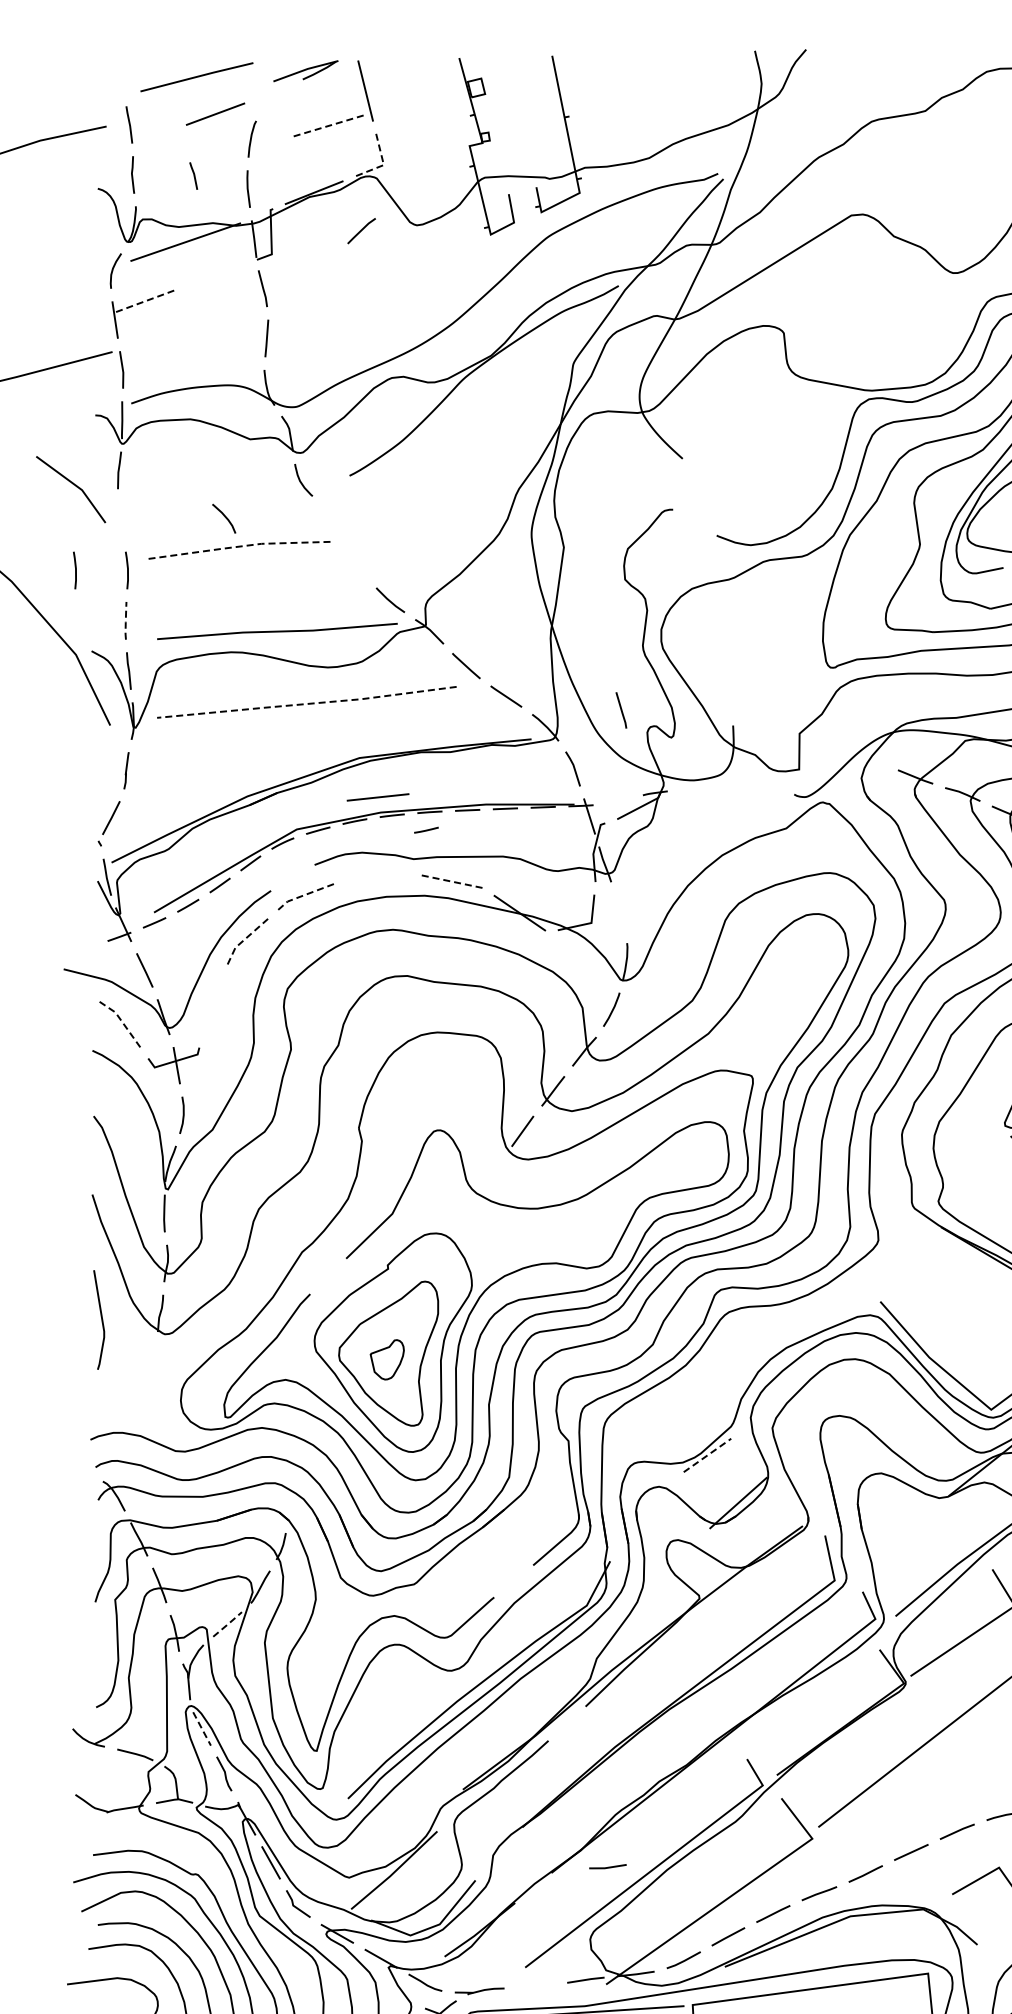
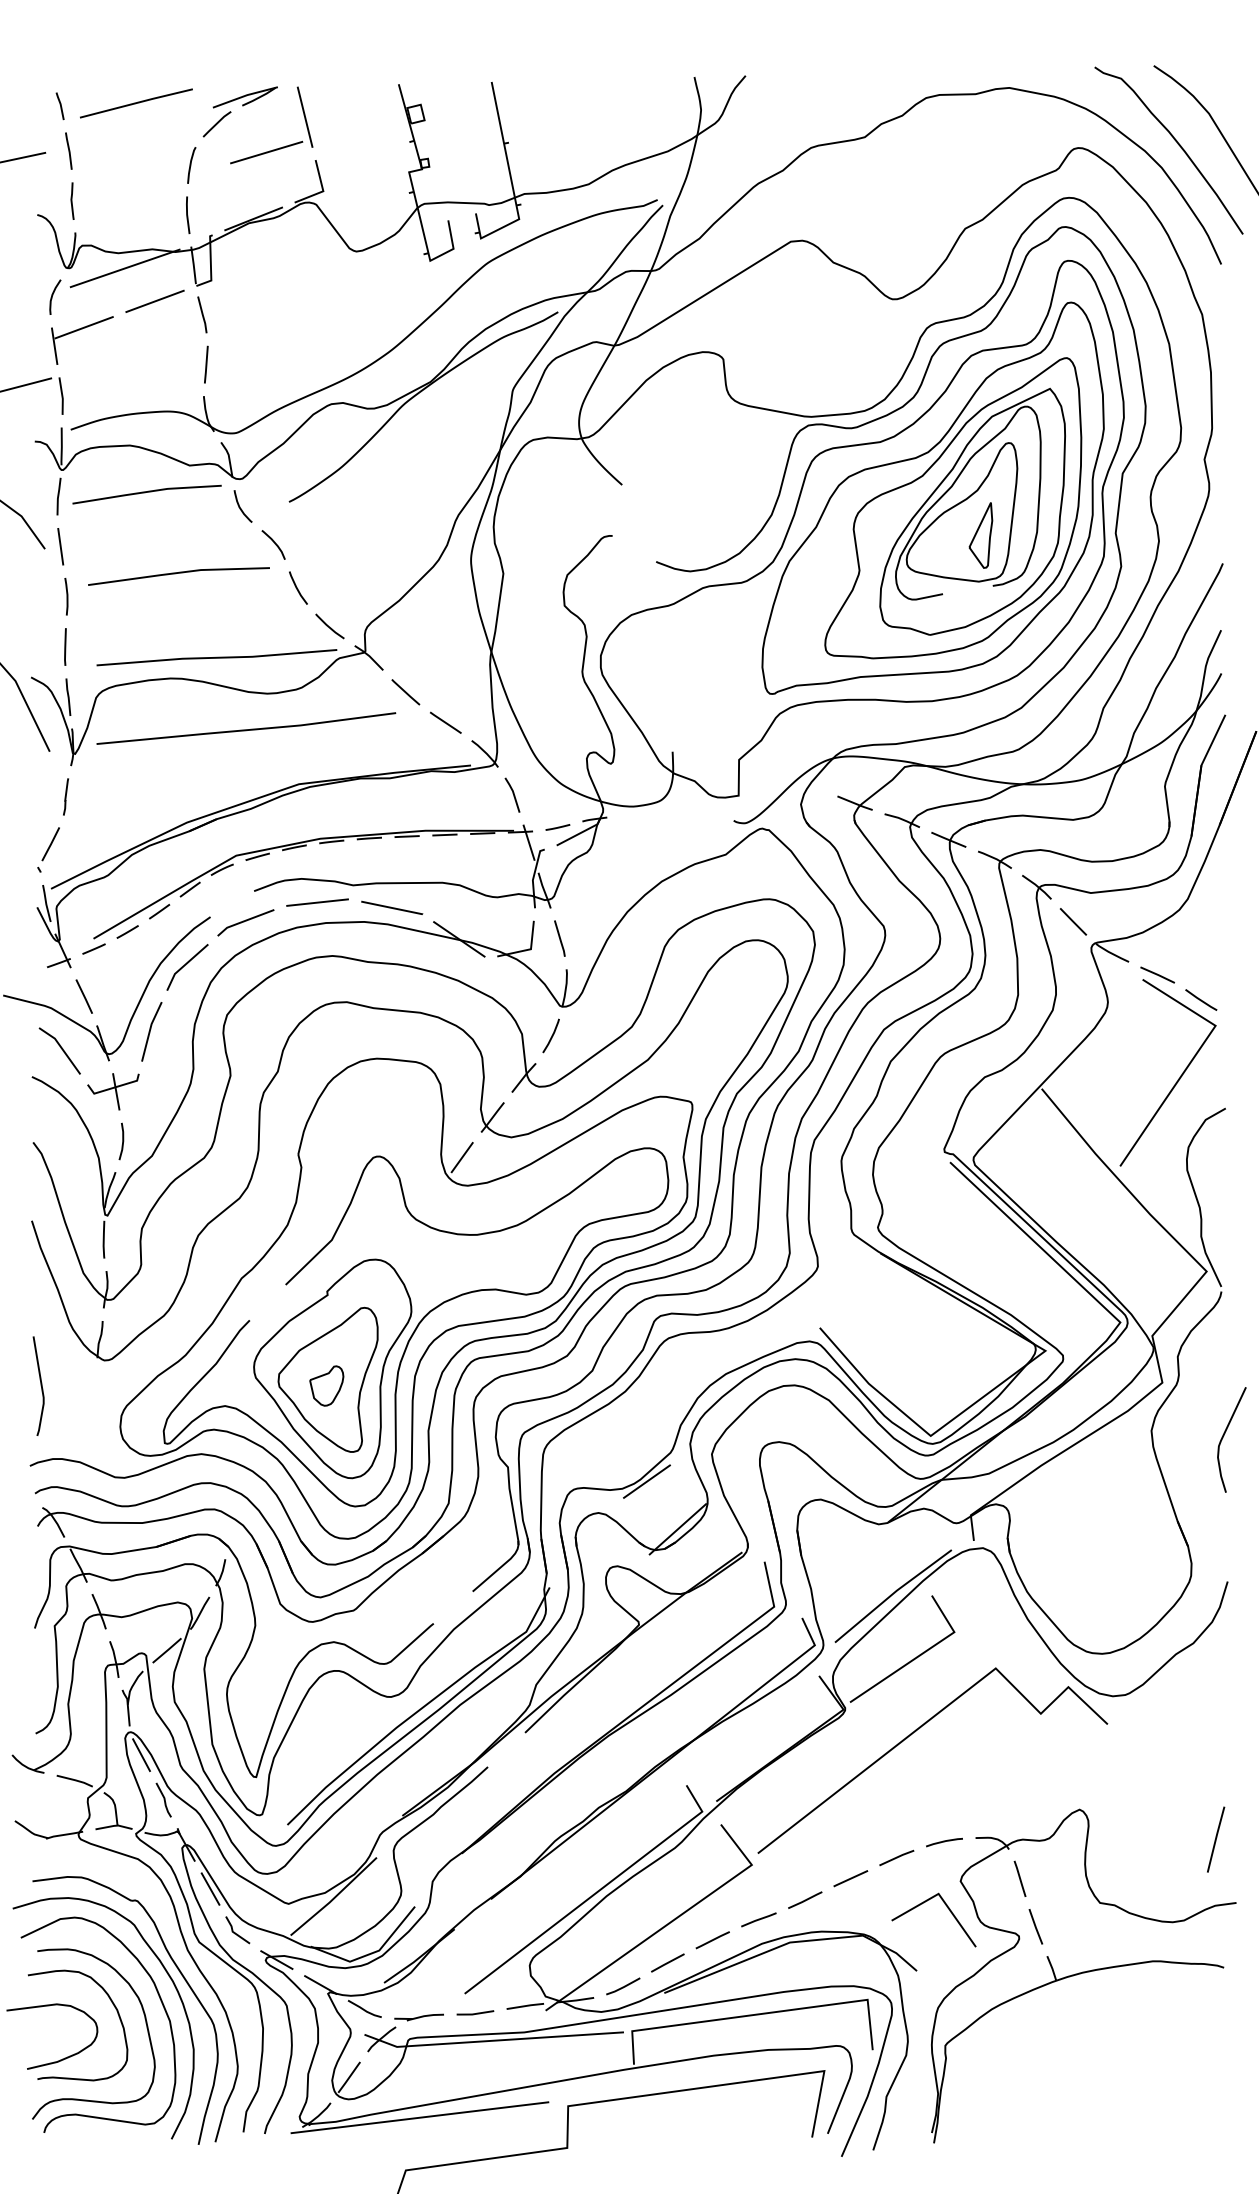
line: (215, 113) -> (154, 300), moved
line: (327, 126) -> (266, 152), dashed -> solid
line: (384, 165) -> (323, 191), dashed -> solid
line: (194, 176) -> (60, 106), moved
line: (361, 231) -> (216, 124), moved
line: (145, 301) -> (84, 327), dashed -> solid
line: (206, 467) -> (145, 493), added
curve: (225, 517) -> (274, 543), moved
line: (121, 520) -> (60, 546), added
line: (239, 546) -> (178, 572), dashed -> solid
line: (358, 561) -> (297, 587), added
line: (75, 570) -> (14, 596), removed
line: (126, 621) -> (65, 647), dashed -> solid
line: (307, 704) -> (246, 730), dashed -> solid
line: (621, 710) -> (559, 938), moved
line: (378, 797) -> (317, 902), moved
line: (426, 830) -> (557, 827), moved
line: (454, 882) -> (393, 908), dashed -> solid
line: (305, 895) -> (244, 921), dashed -> solid
line: (245, 939) -> (184, 965), dashed -> solid
line: (211, 1005) -> (150, 1031), added
line: (122, 1022) -> (61, 1048), dashed -> solid
line: (101, 1319) -> (40, 1385), moved
line: (708, 1455) -> (647, 1481), dashed -> solid
line: (228, 1624) -> (167, 1650), dashed -> solid
line: (202, 1729) -> (141, 1755), dashed -> solid
line: (609, 1866) -> (476, 2012), moved

